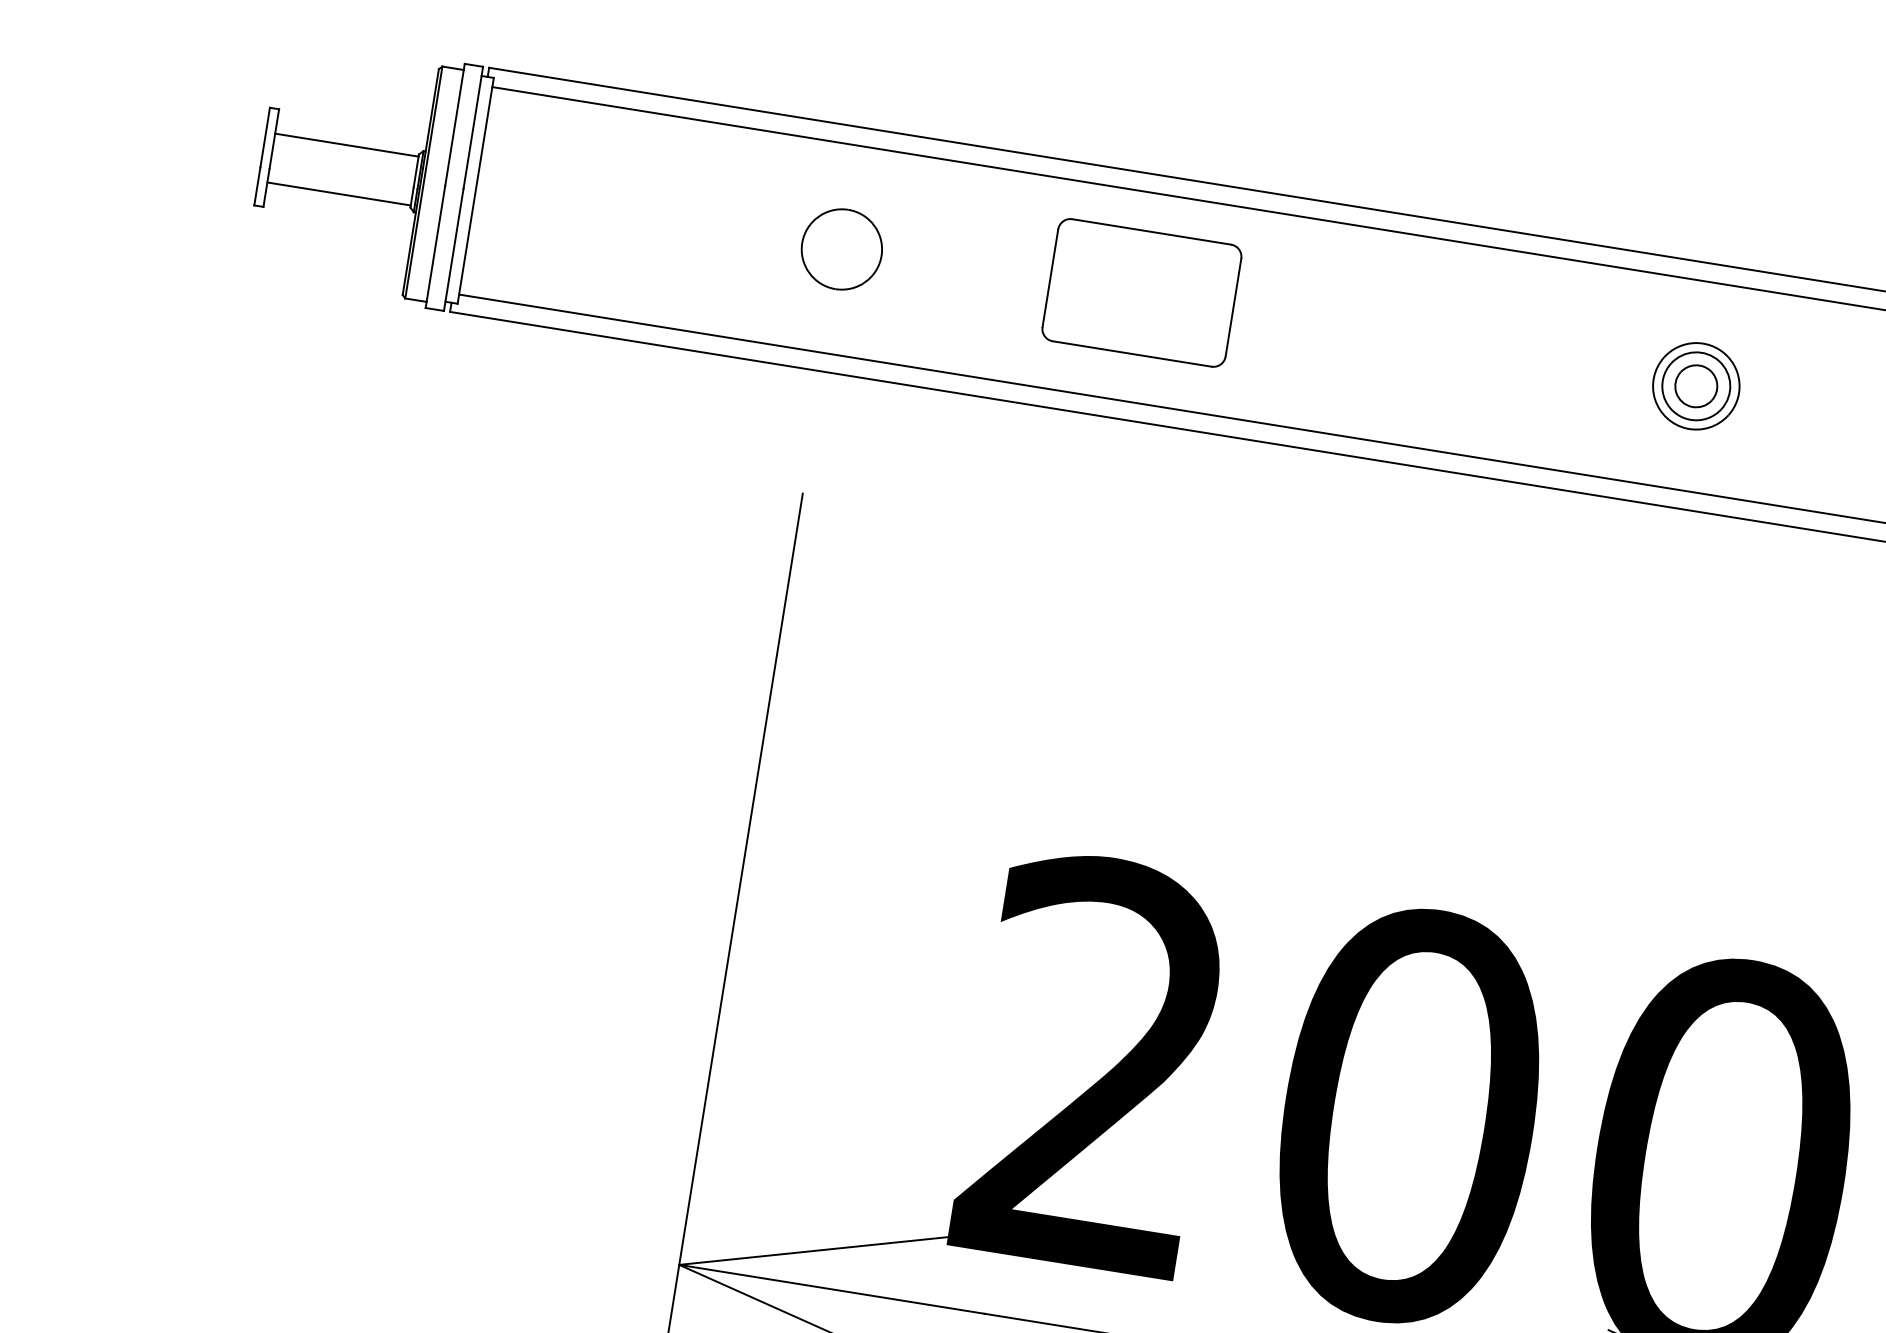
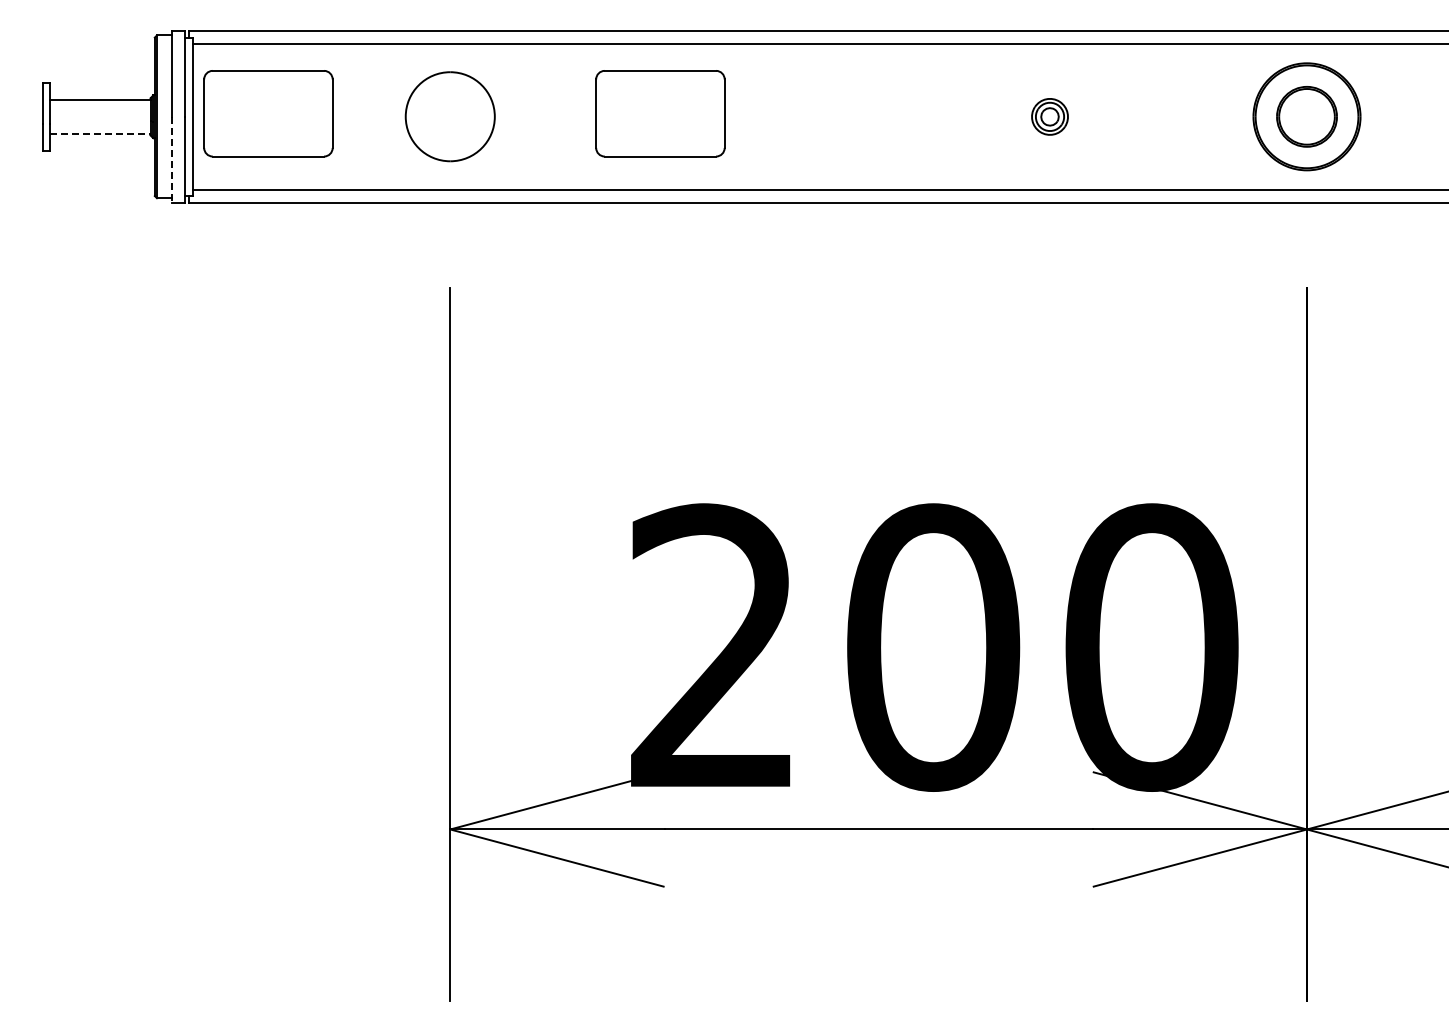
line: (339, 193) -> (100, 133), solid -> dashed
part: (583, 203) -> (268, 113), added
line: (434, 246) -> (171, 159), solid -> dashed
part: (842, 249) -> (450, 116), size x1.6
part: (1695, 385) -> (1049, 116), size x0.6

